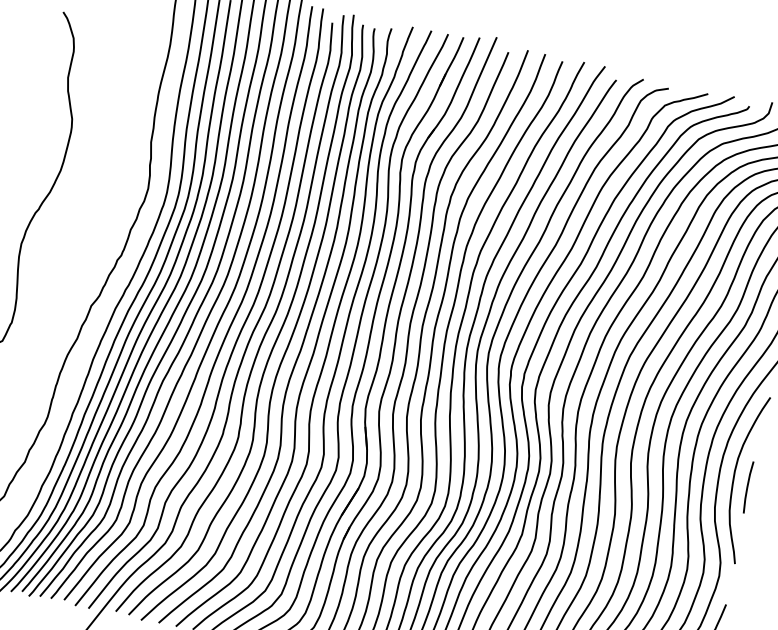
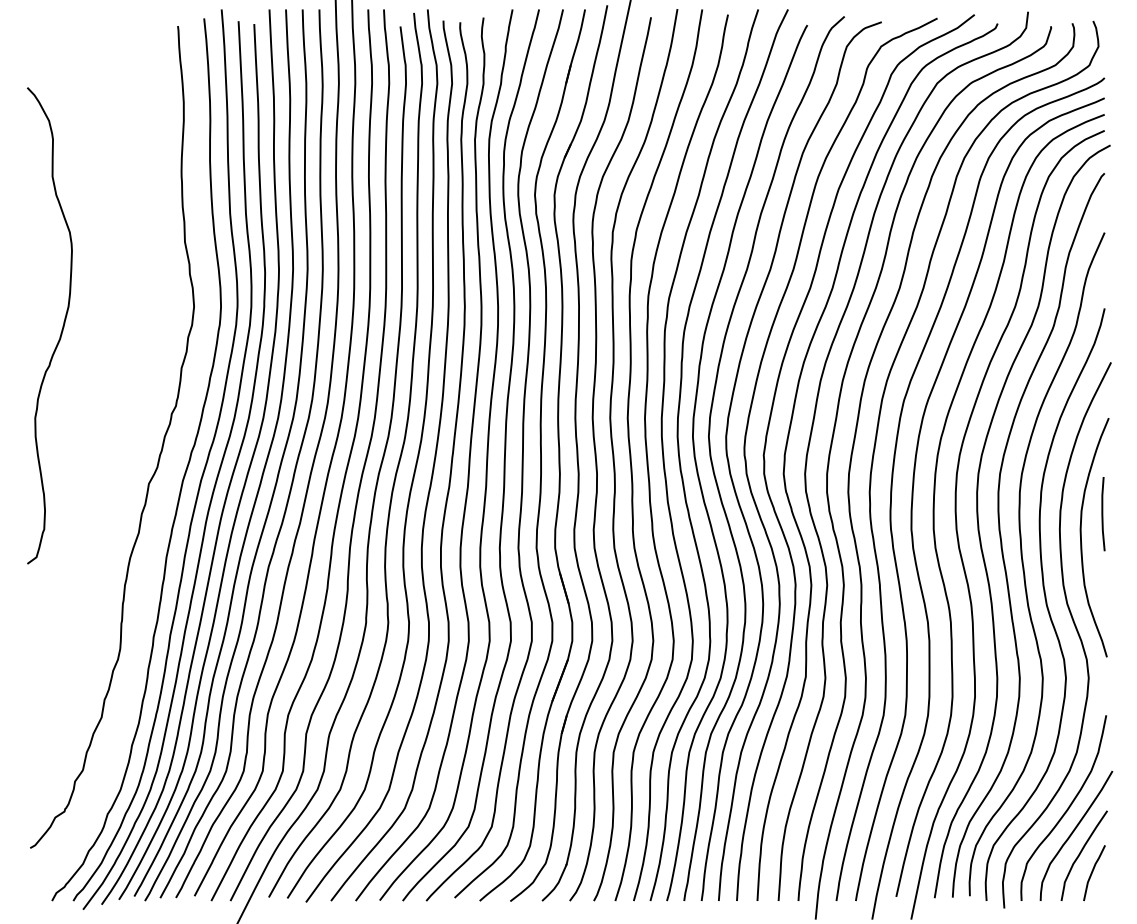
line: (748, 487) -> (1103, 514), moved

